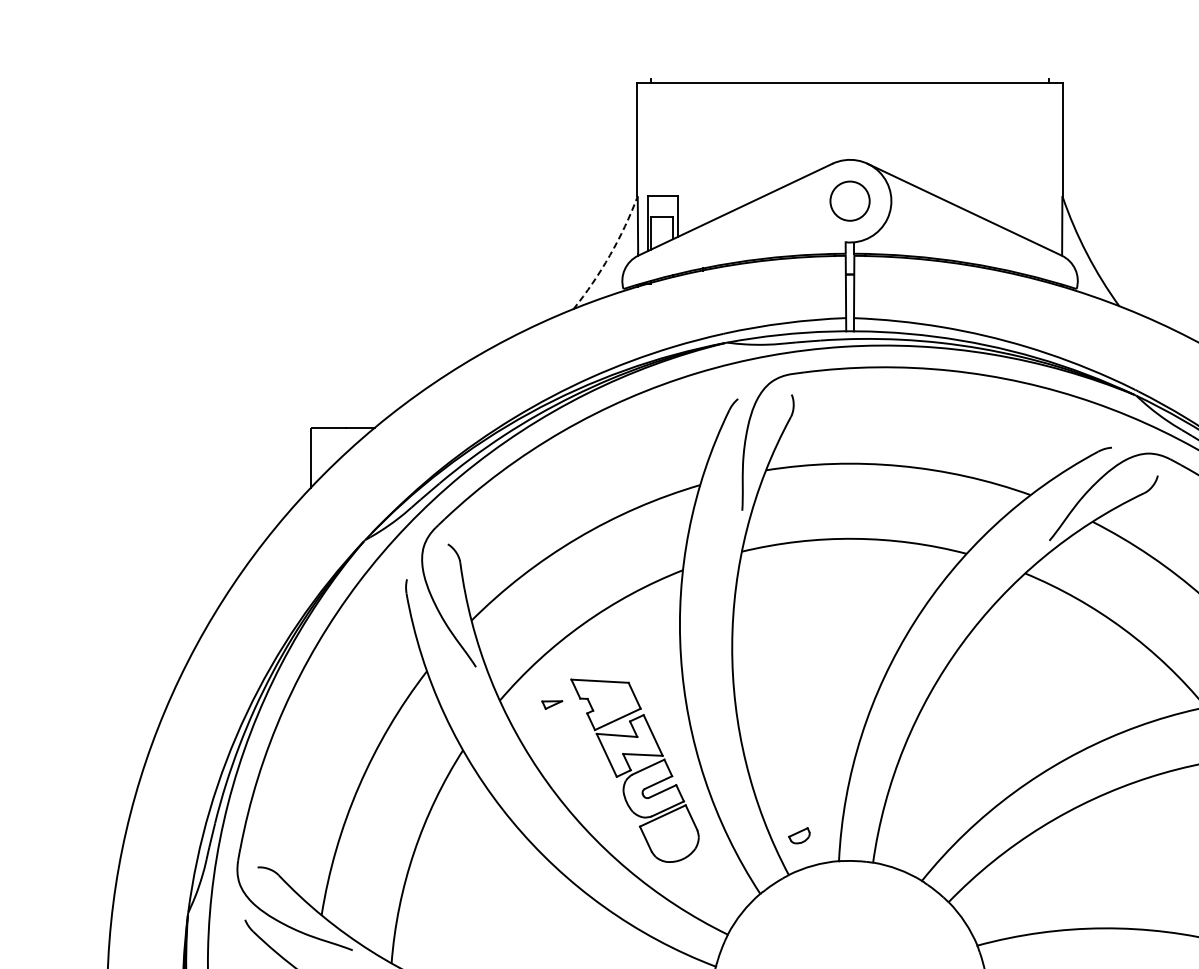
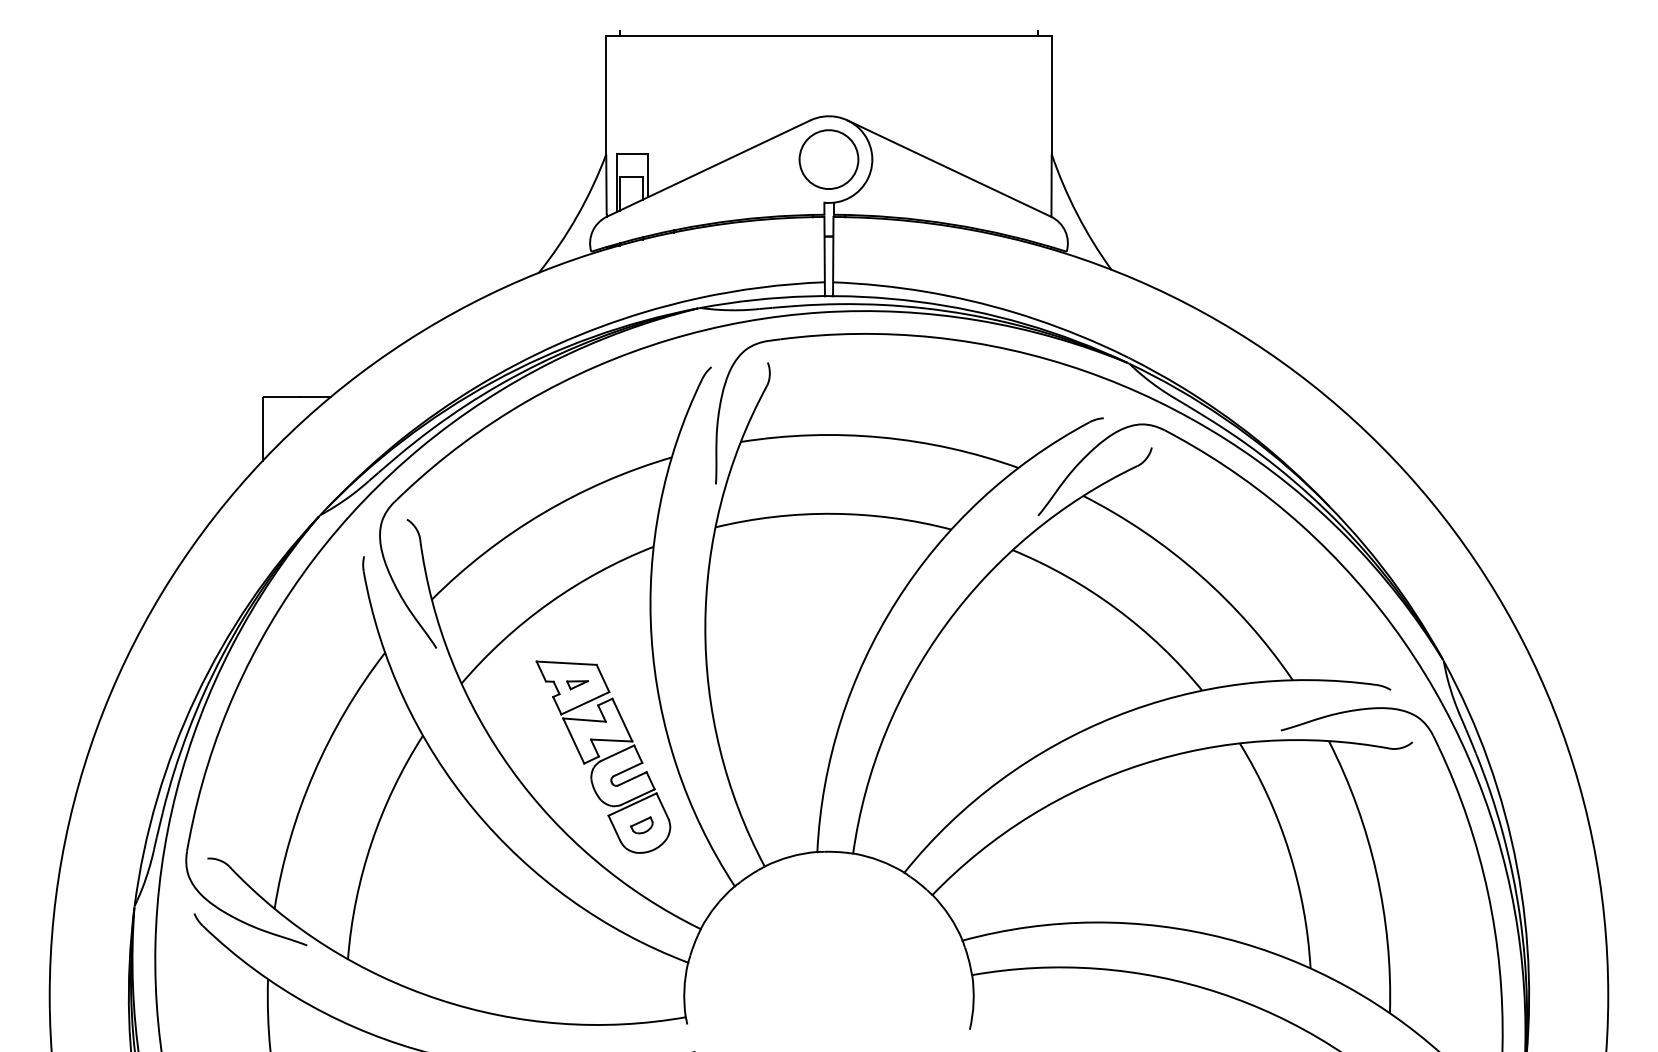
circle: (849, 201) -> (828, 159), size x1.43
arc: (610, 255) -> (577, 216), dashed -> solid
part: (552, 705) -> (577, 685), moved
part: (799, 835) -> (641, 825), moved

